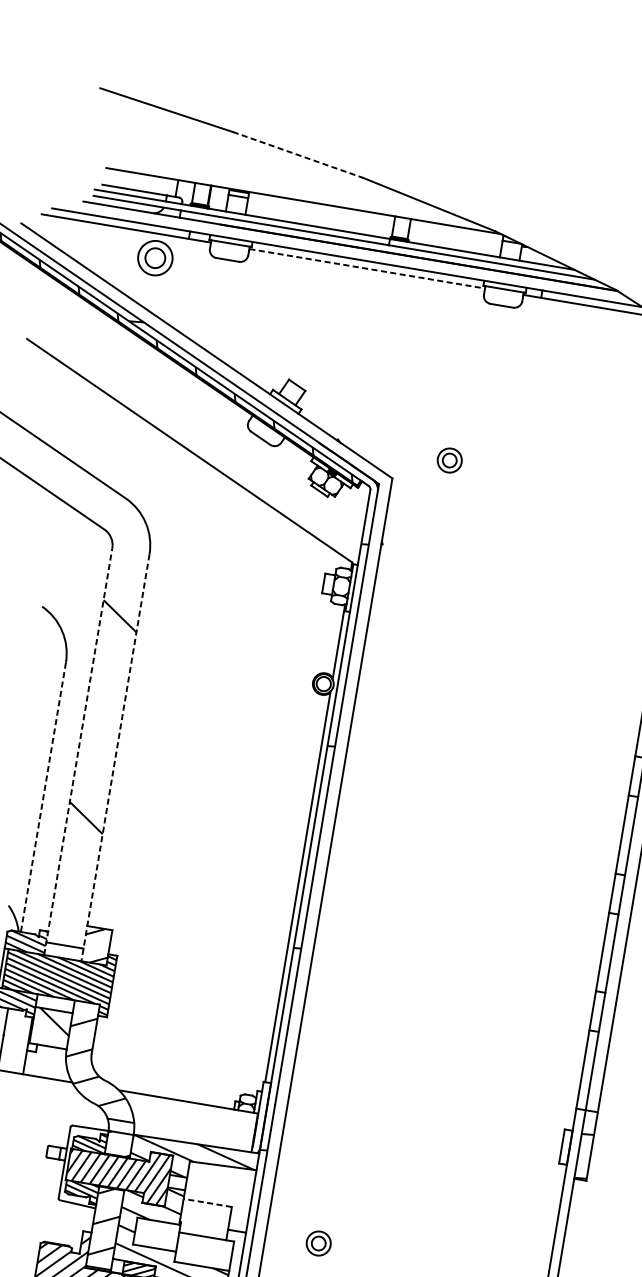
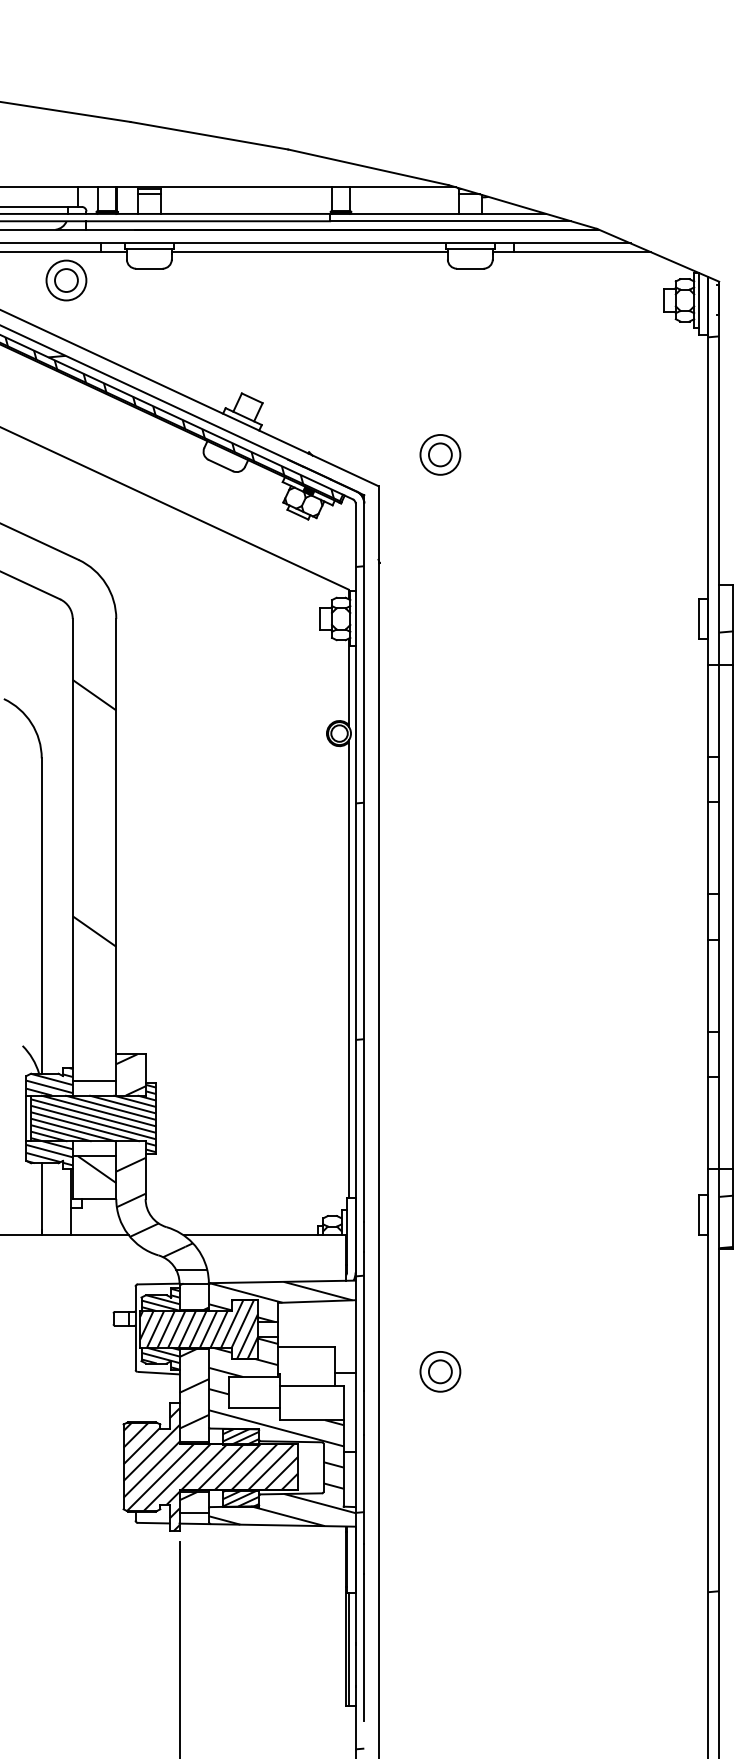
line: (298, 154) -> (209, 135), dashed -> solid
line: (366, 268) -> (309, 252), dashed -> solid
hatch: (211, 382) -> (154, 411), added
part: (449, 460) -> (440, 454), size x1.43
line: (78, 750) -> (72, 856), dashed -> solid
line: (115, 758) -> (116, 857), dashed -> solid
line: (43, 797) -> (41, 916), dashed -> solid
line: (207, 1202) -> (305, 1346), dashed -> solid
part: (318, 1243) -> (440, 1371), size x1.43

